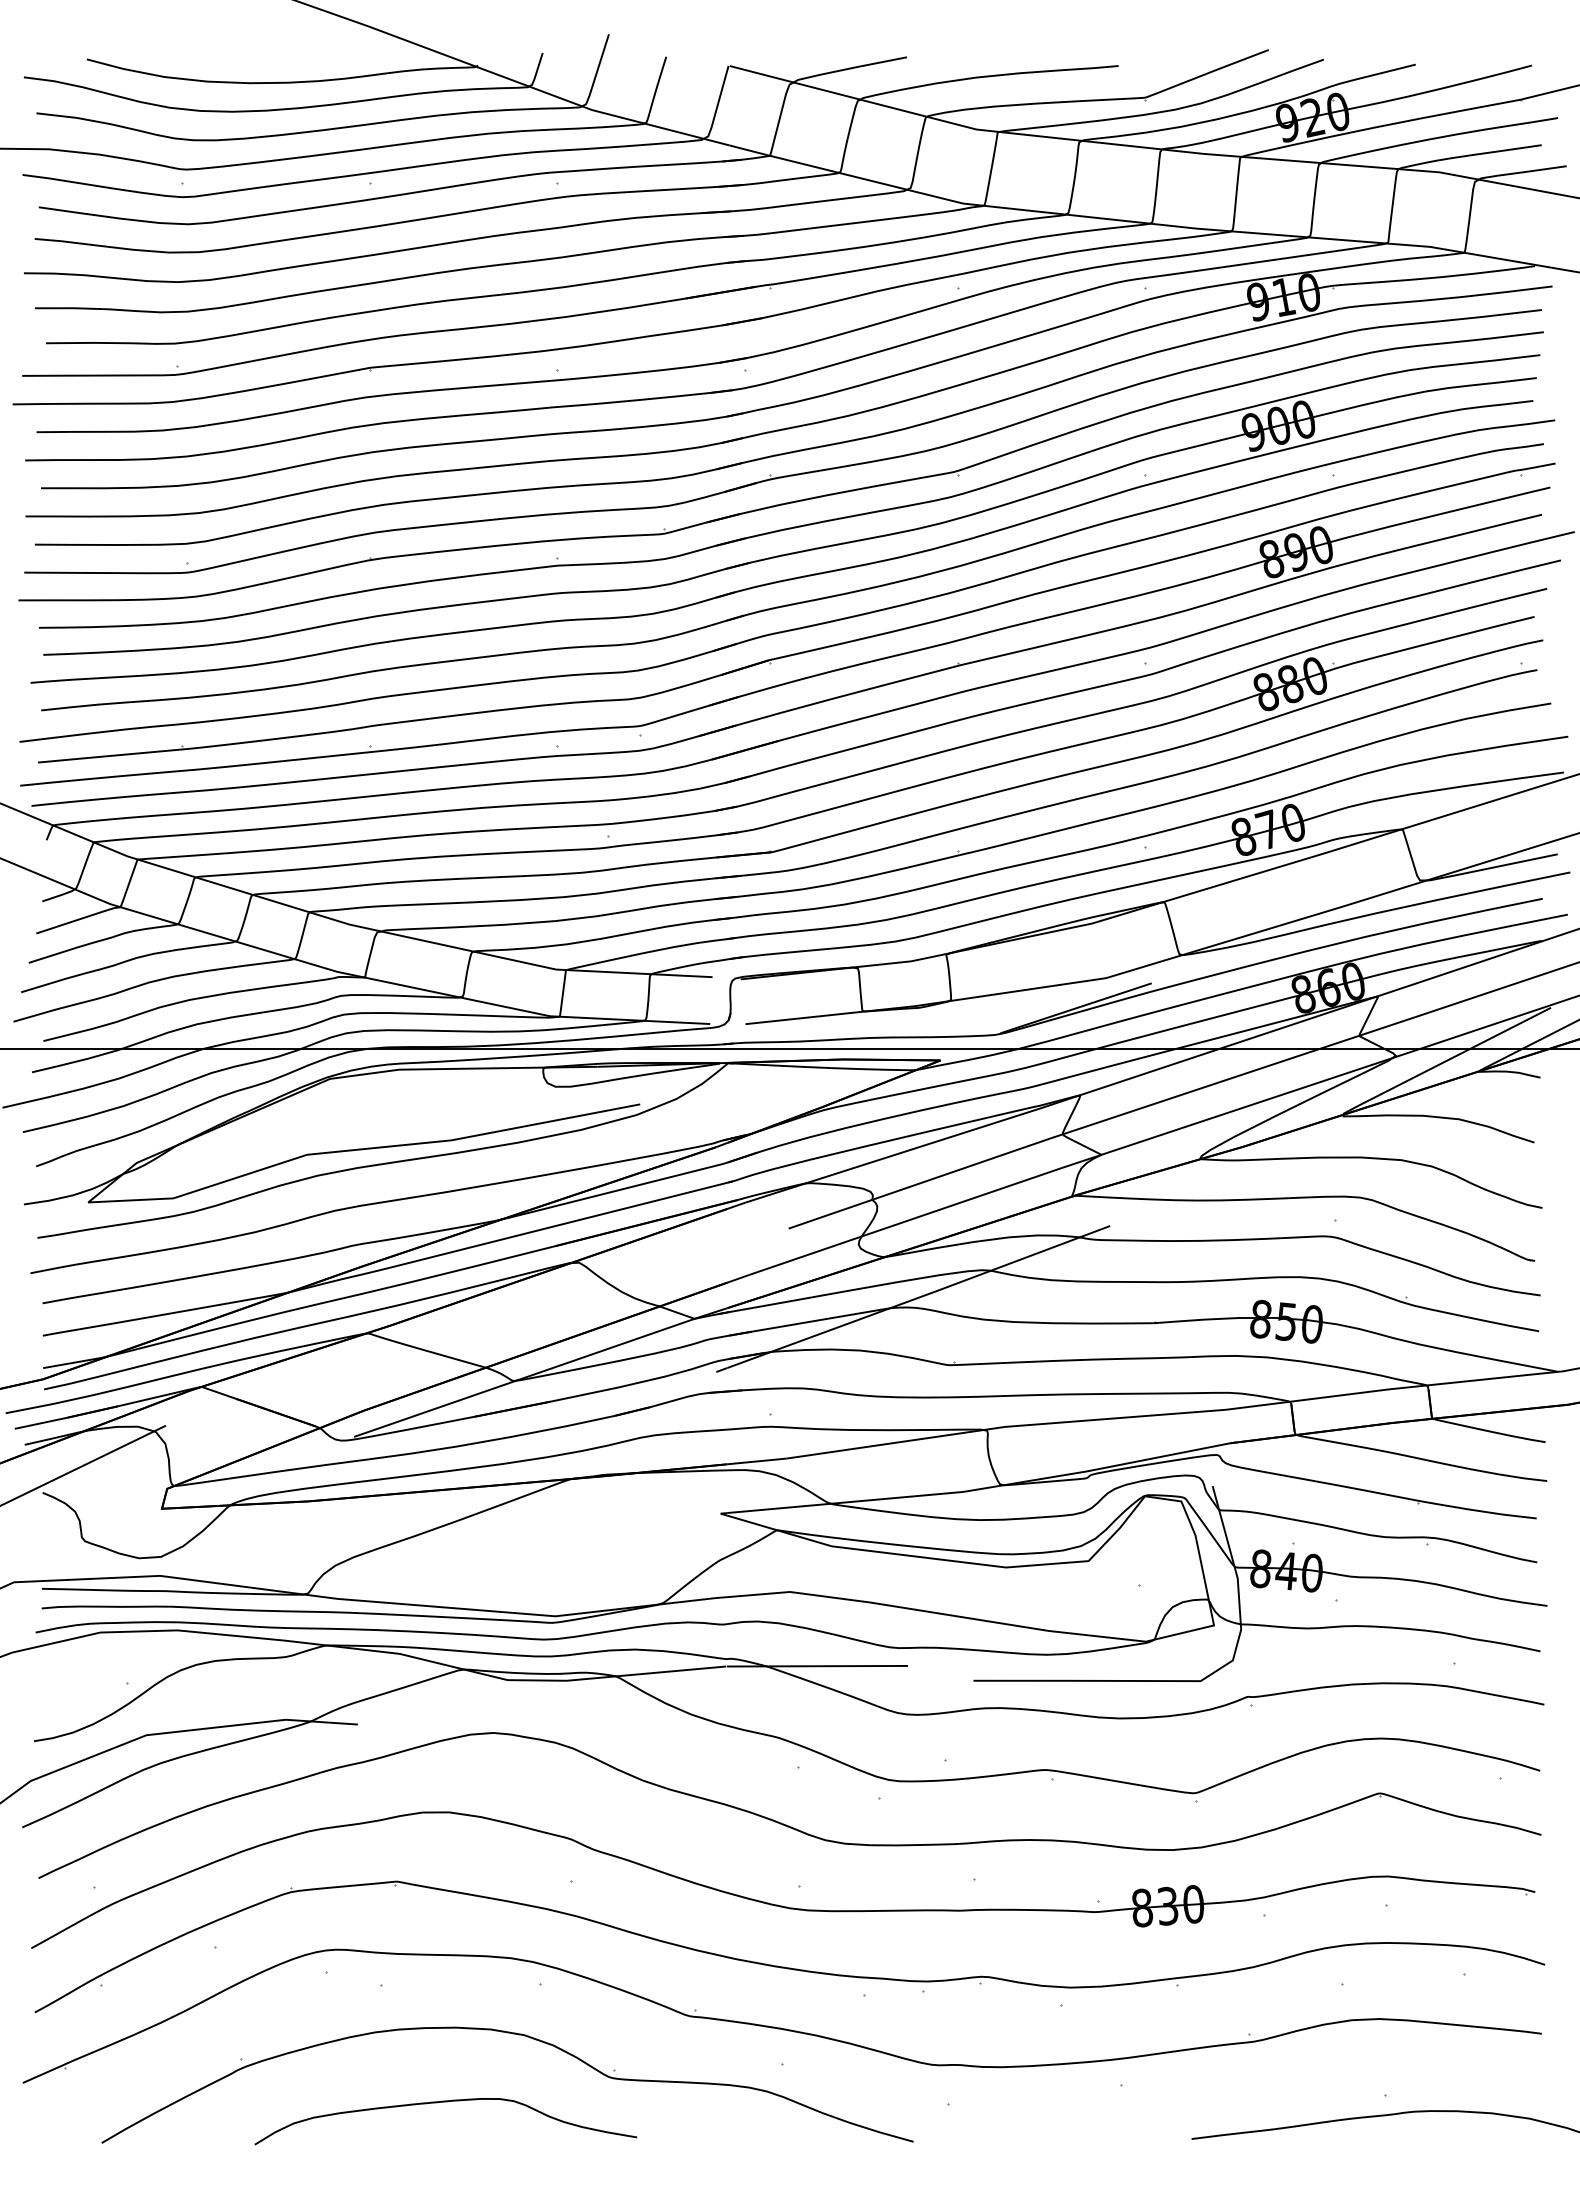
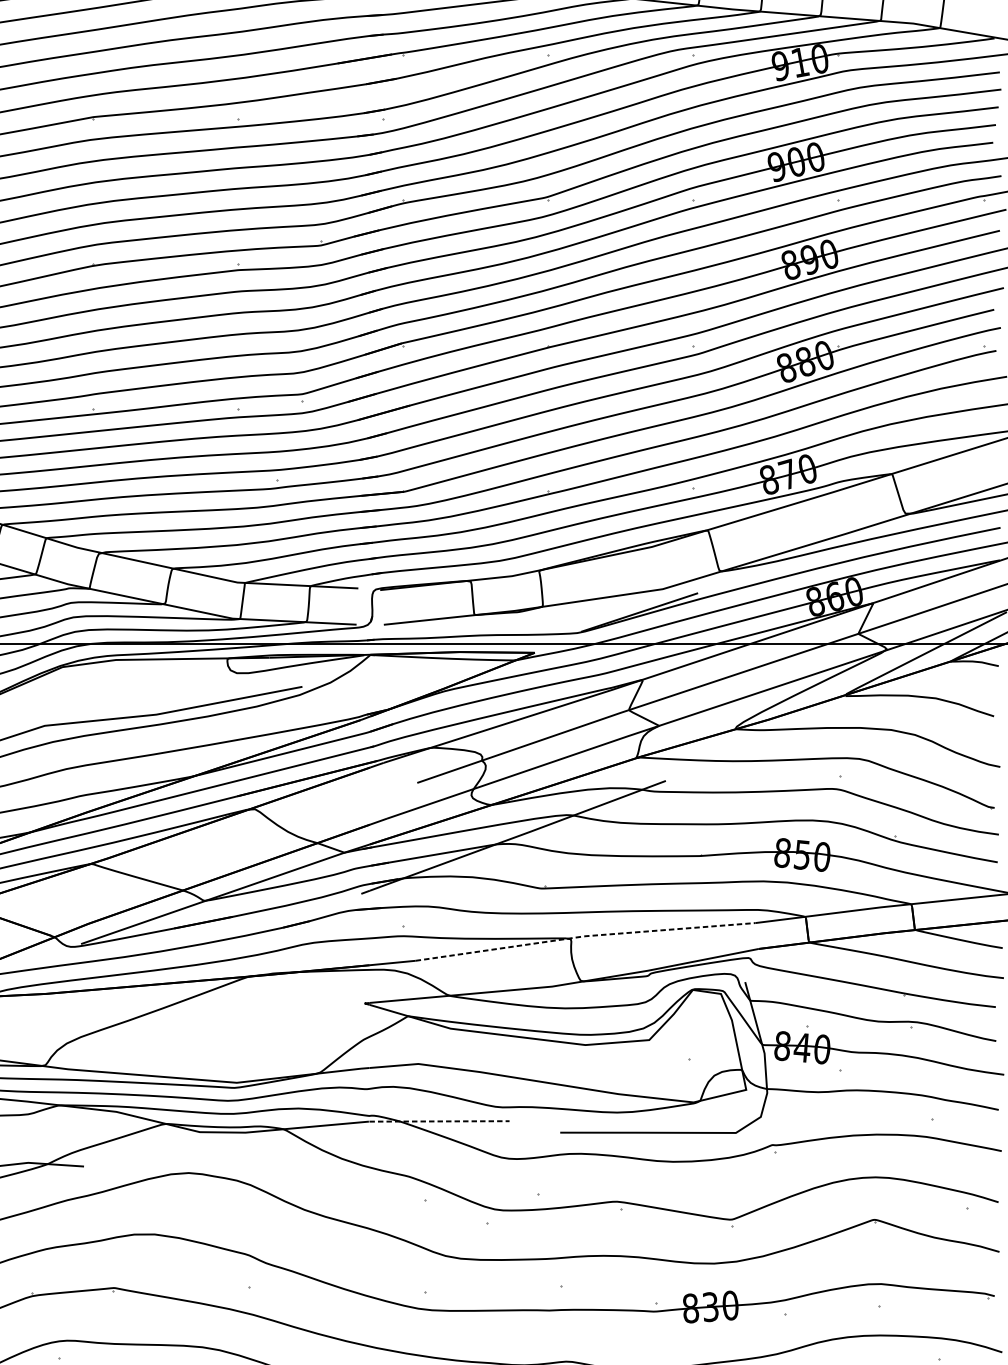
line: (1005, 1426) -> (584, 935), solid -> dashed
line: (817, 1666) -> (439, 1121), solid -> dashed

